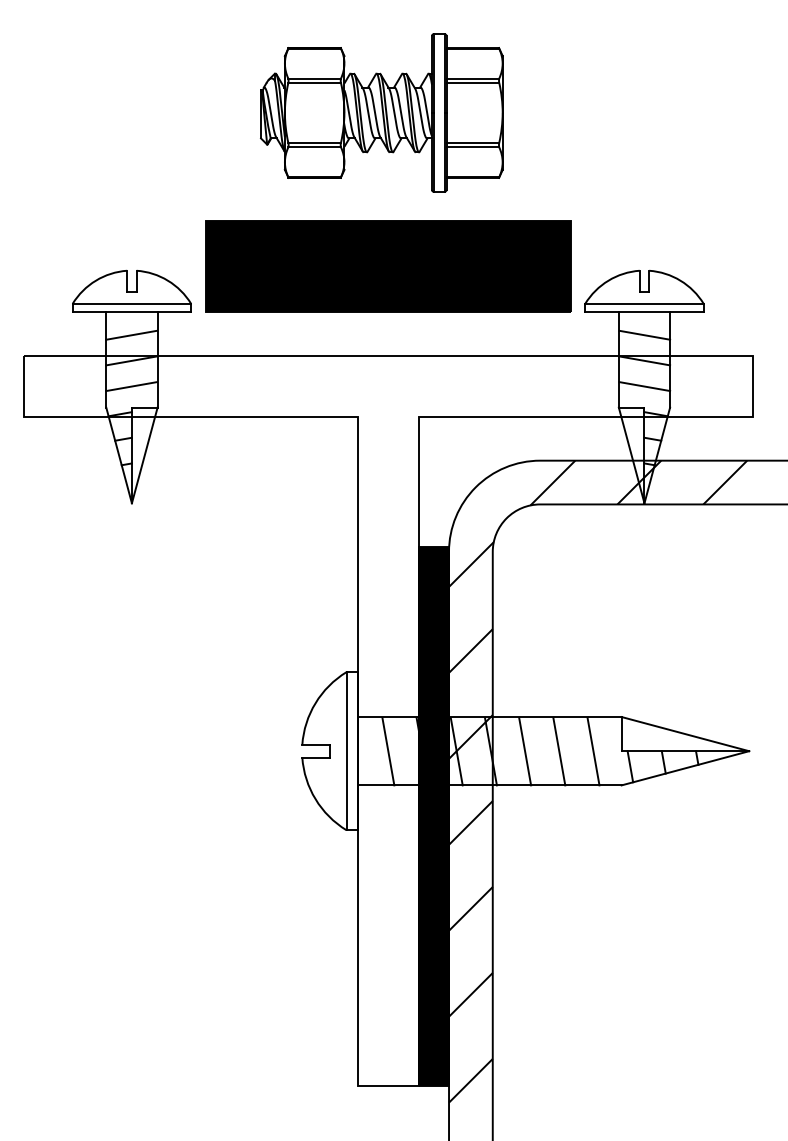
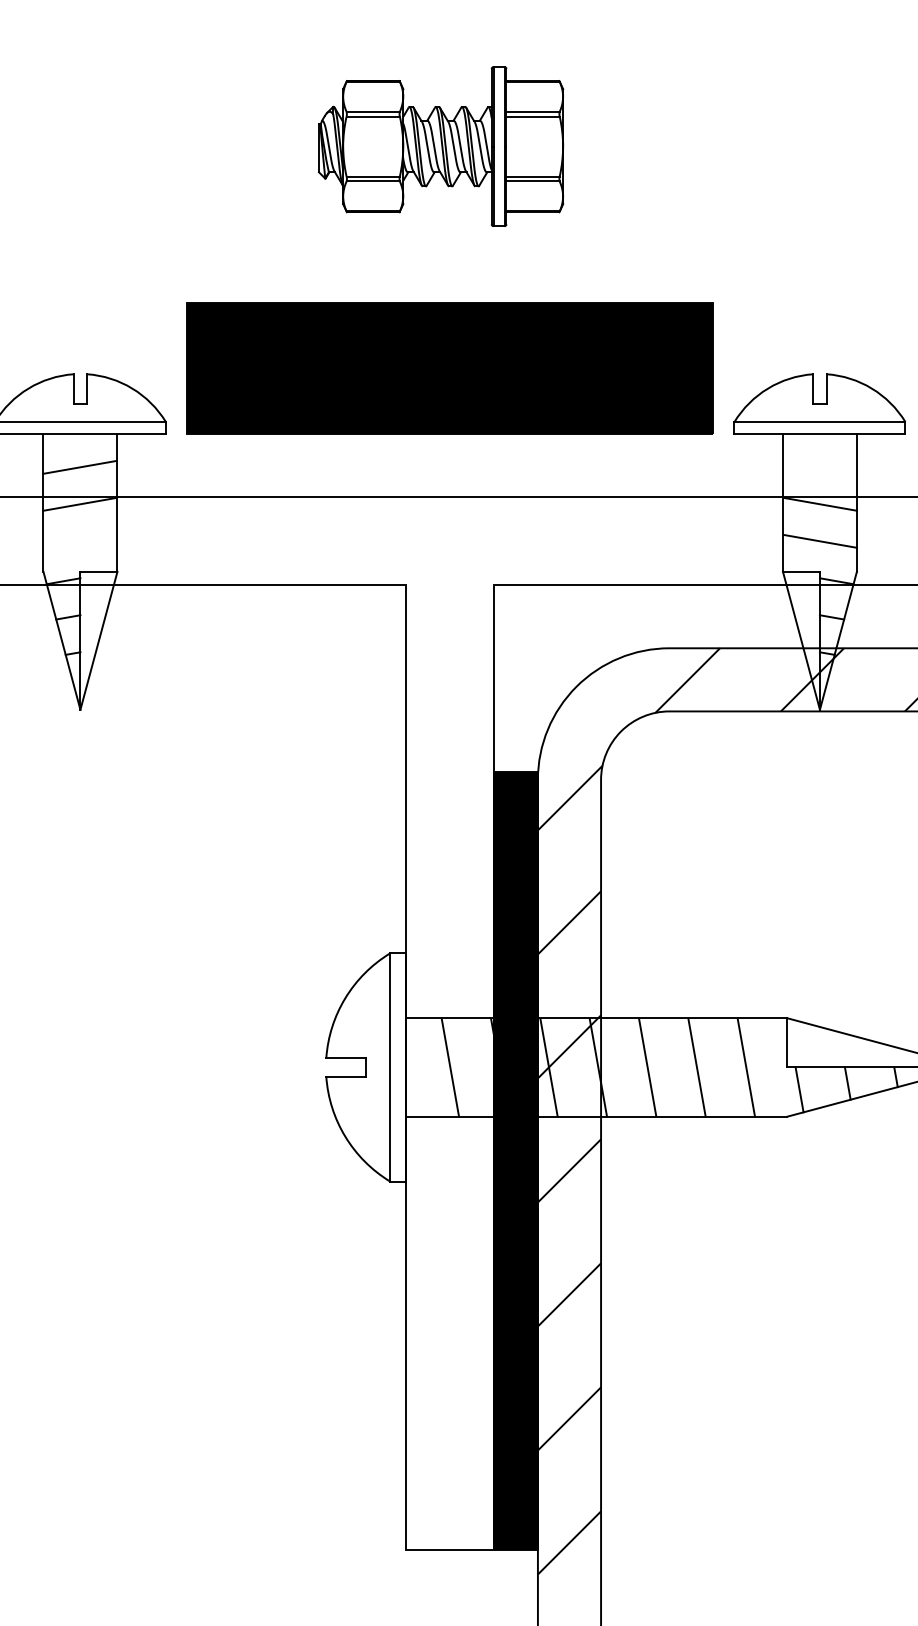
part: (381, 112) -> (440, 145), size x0.7
line: (644, 334) -> (819, 466), removed
line: (131, 386) -> (79, 541), removed

